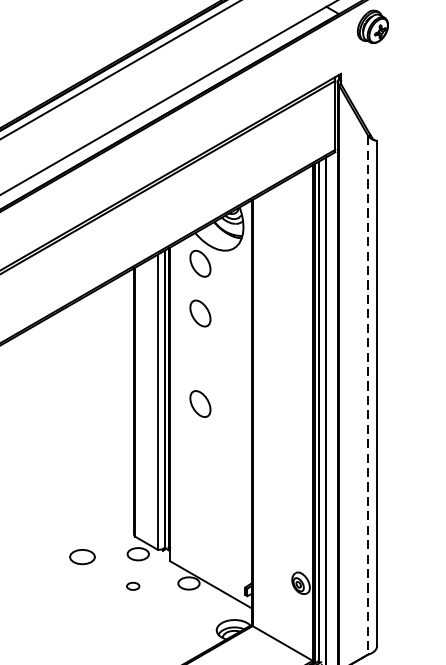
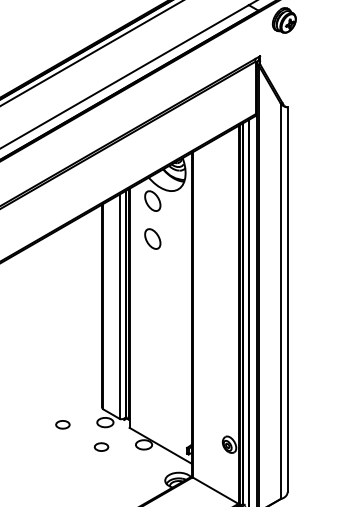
line: (367, 395) -> (280, 301), dashed -> solid
part: (200, 403) -> (152, 307), removed
part: (82, 556) -> (62, 424), size x0.71
part: (133, 585) -> (101, 446), size x1.43

